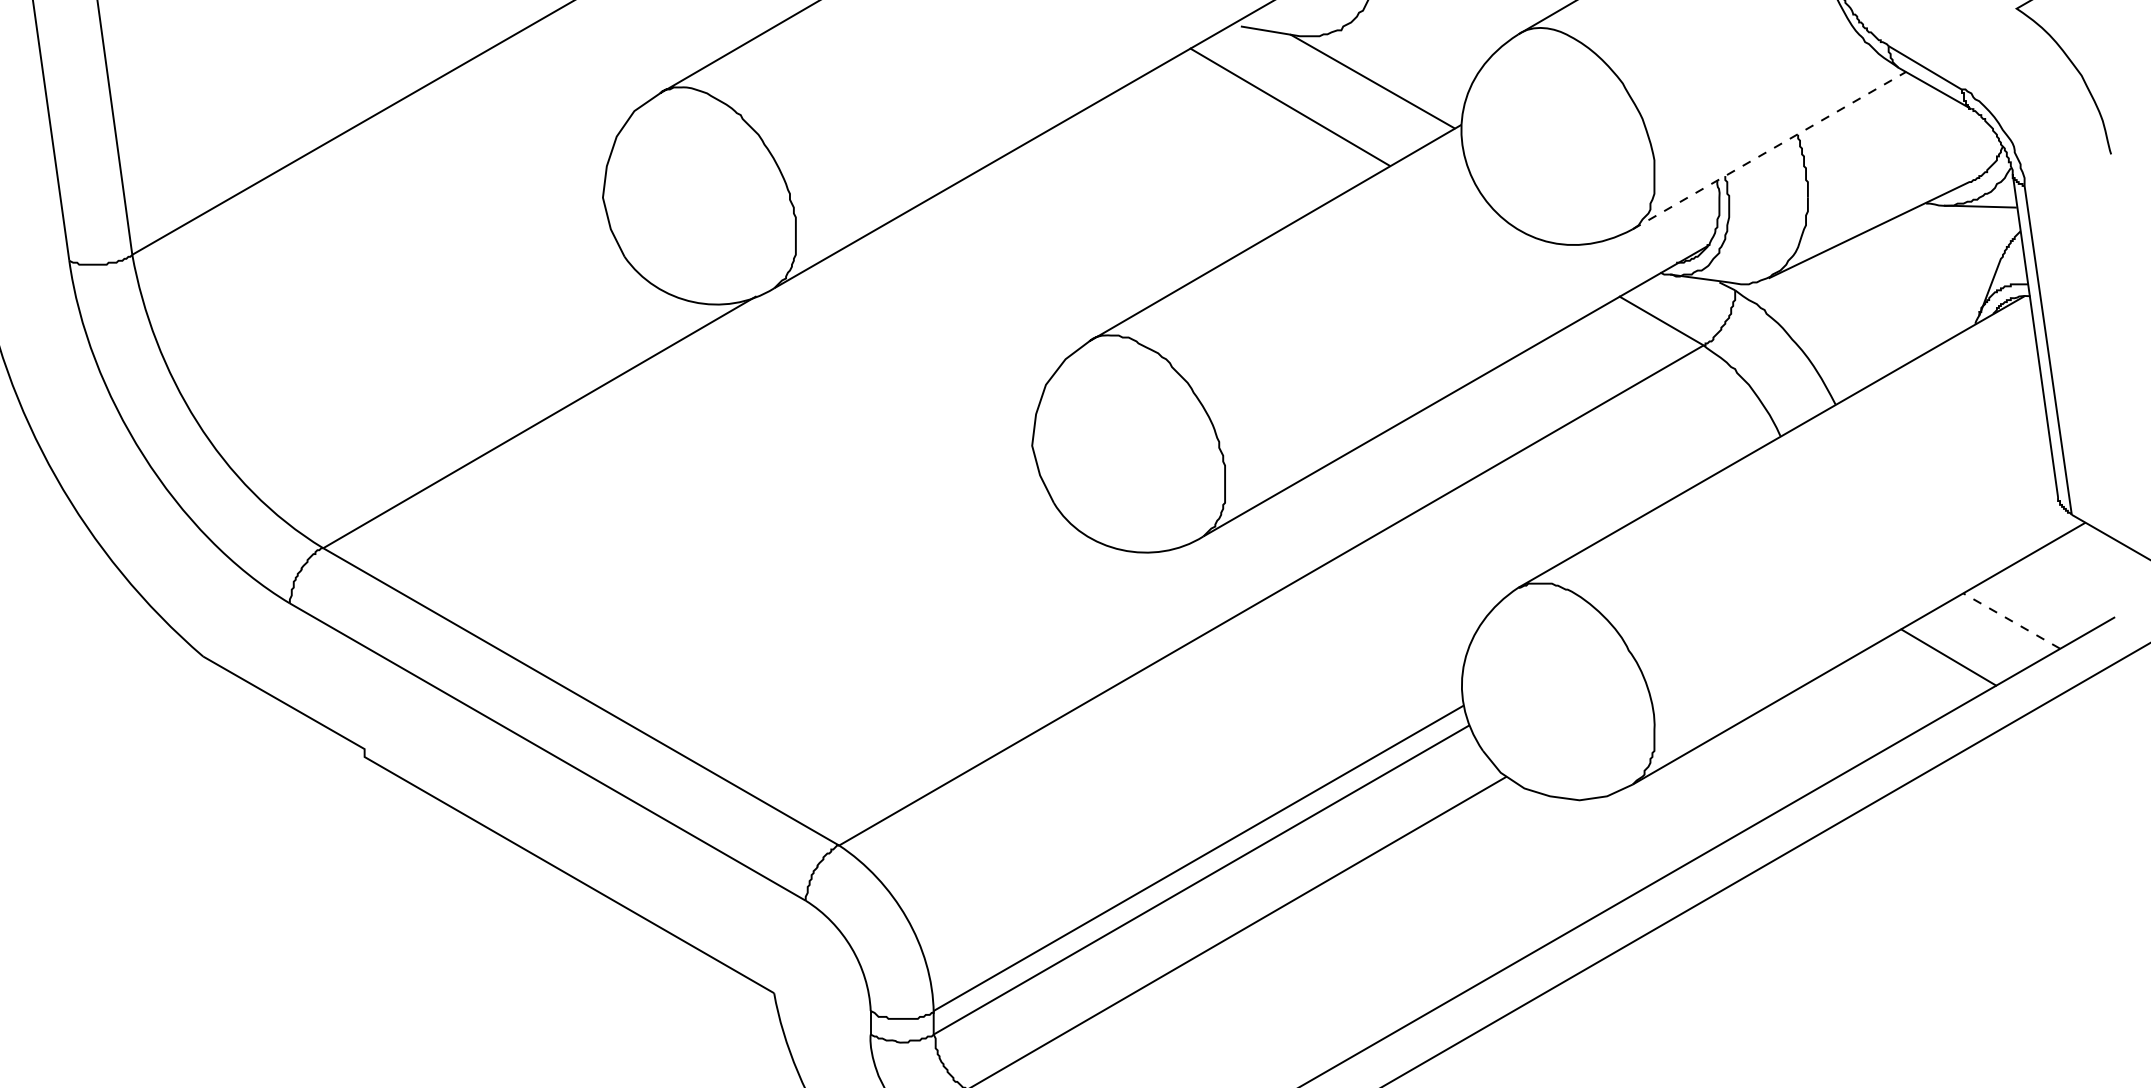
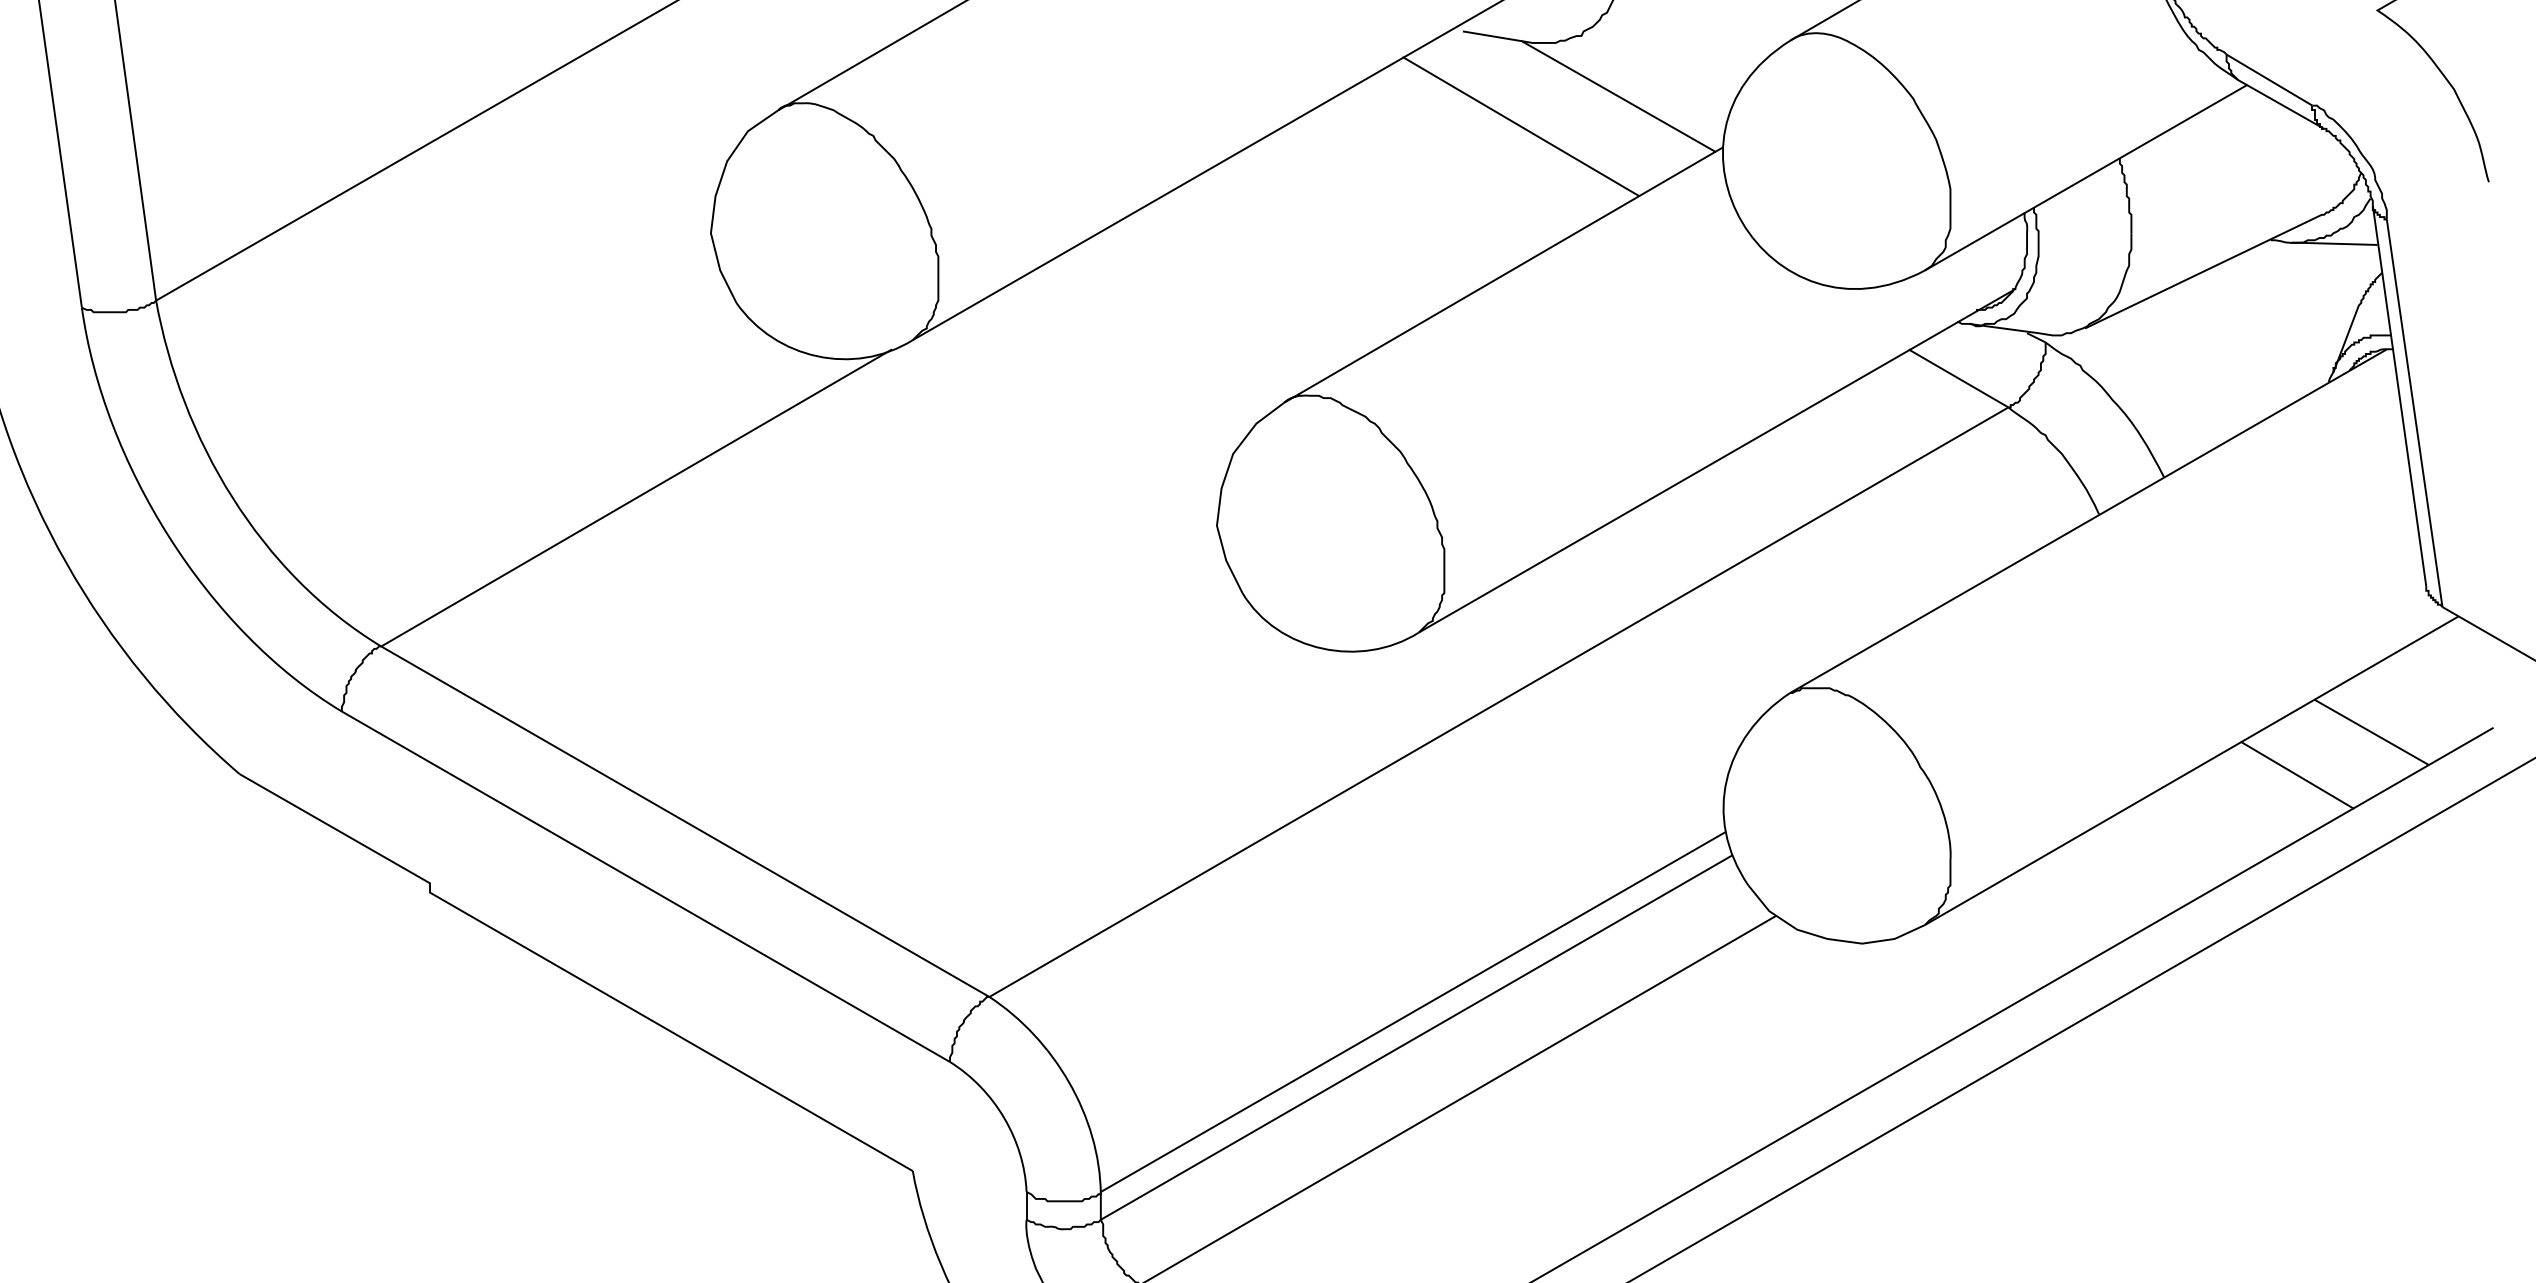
line: (1769, 150) -> (2086, 177), dashed -> solid
line: (2011, 621) -> (2371, 732), dashed -> solid

